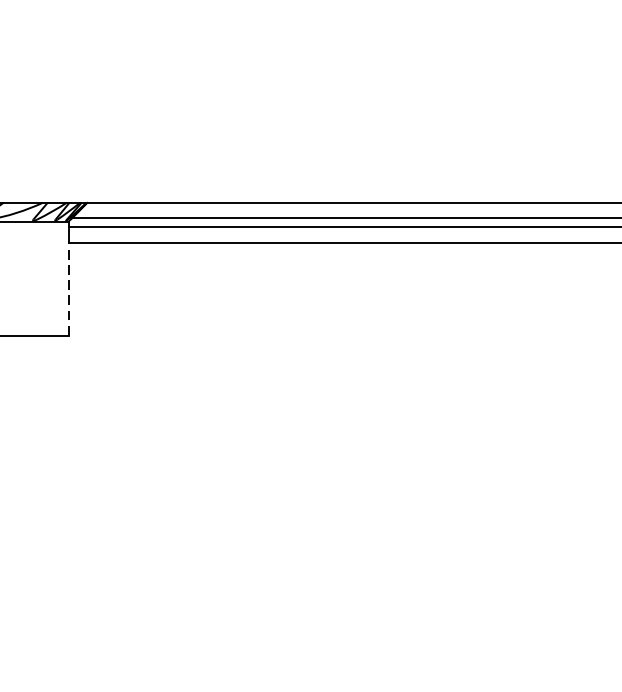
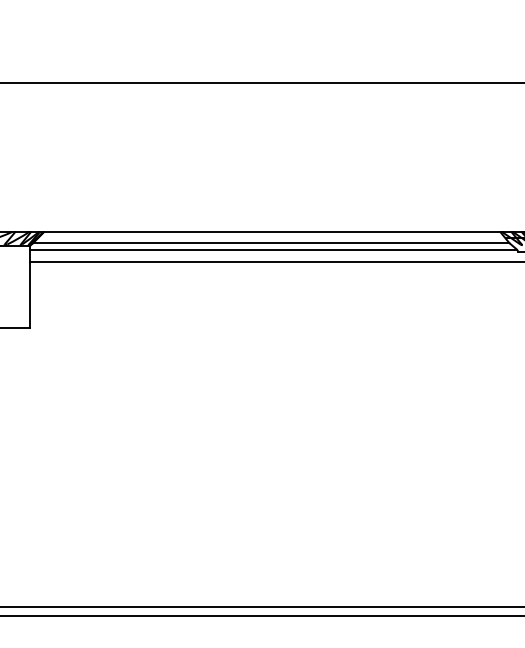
line: (68, 288) -> (30, 294), dashed -> solid

